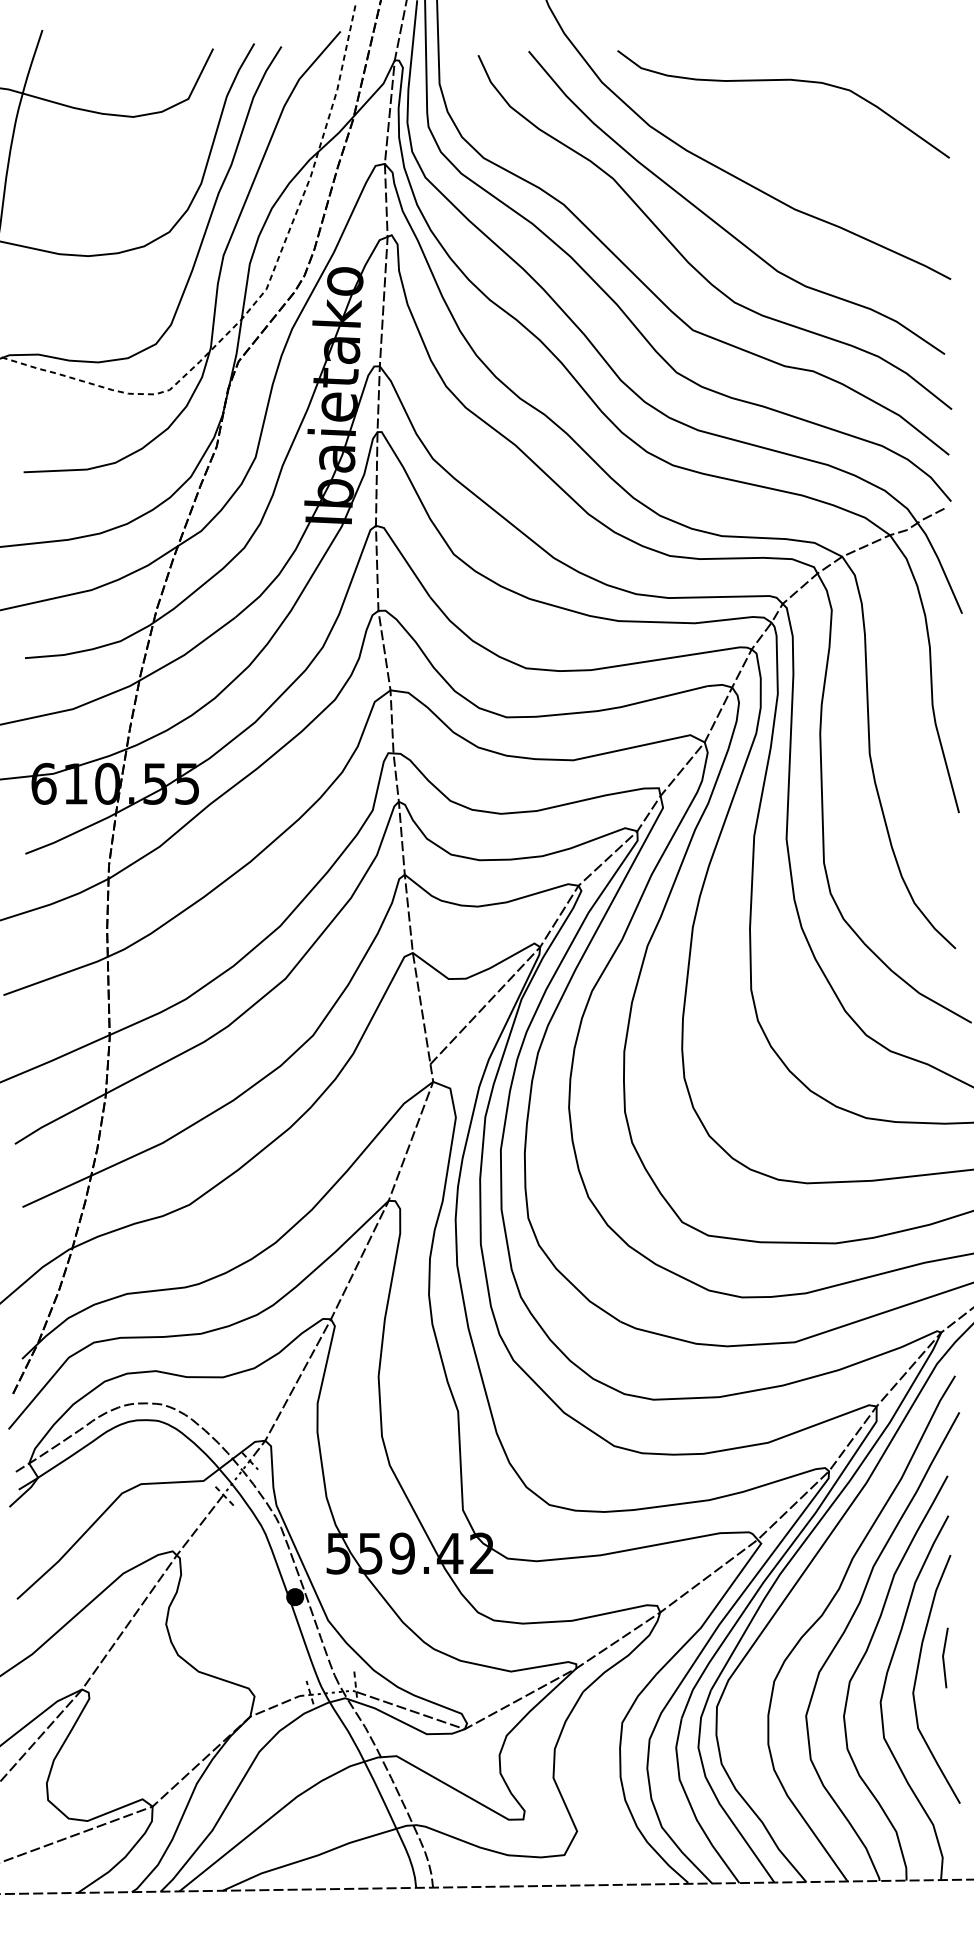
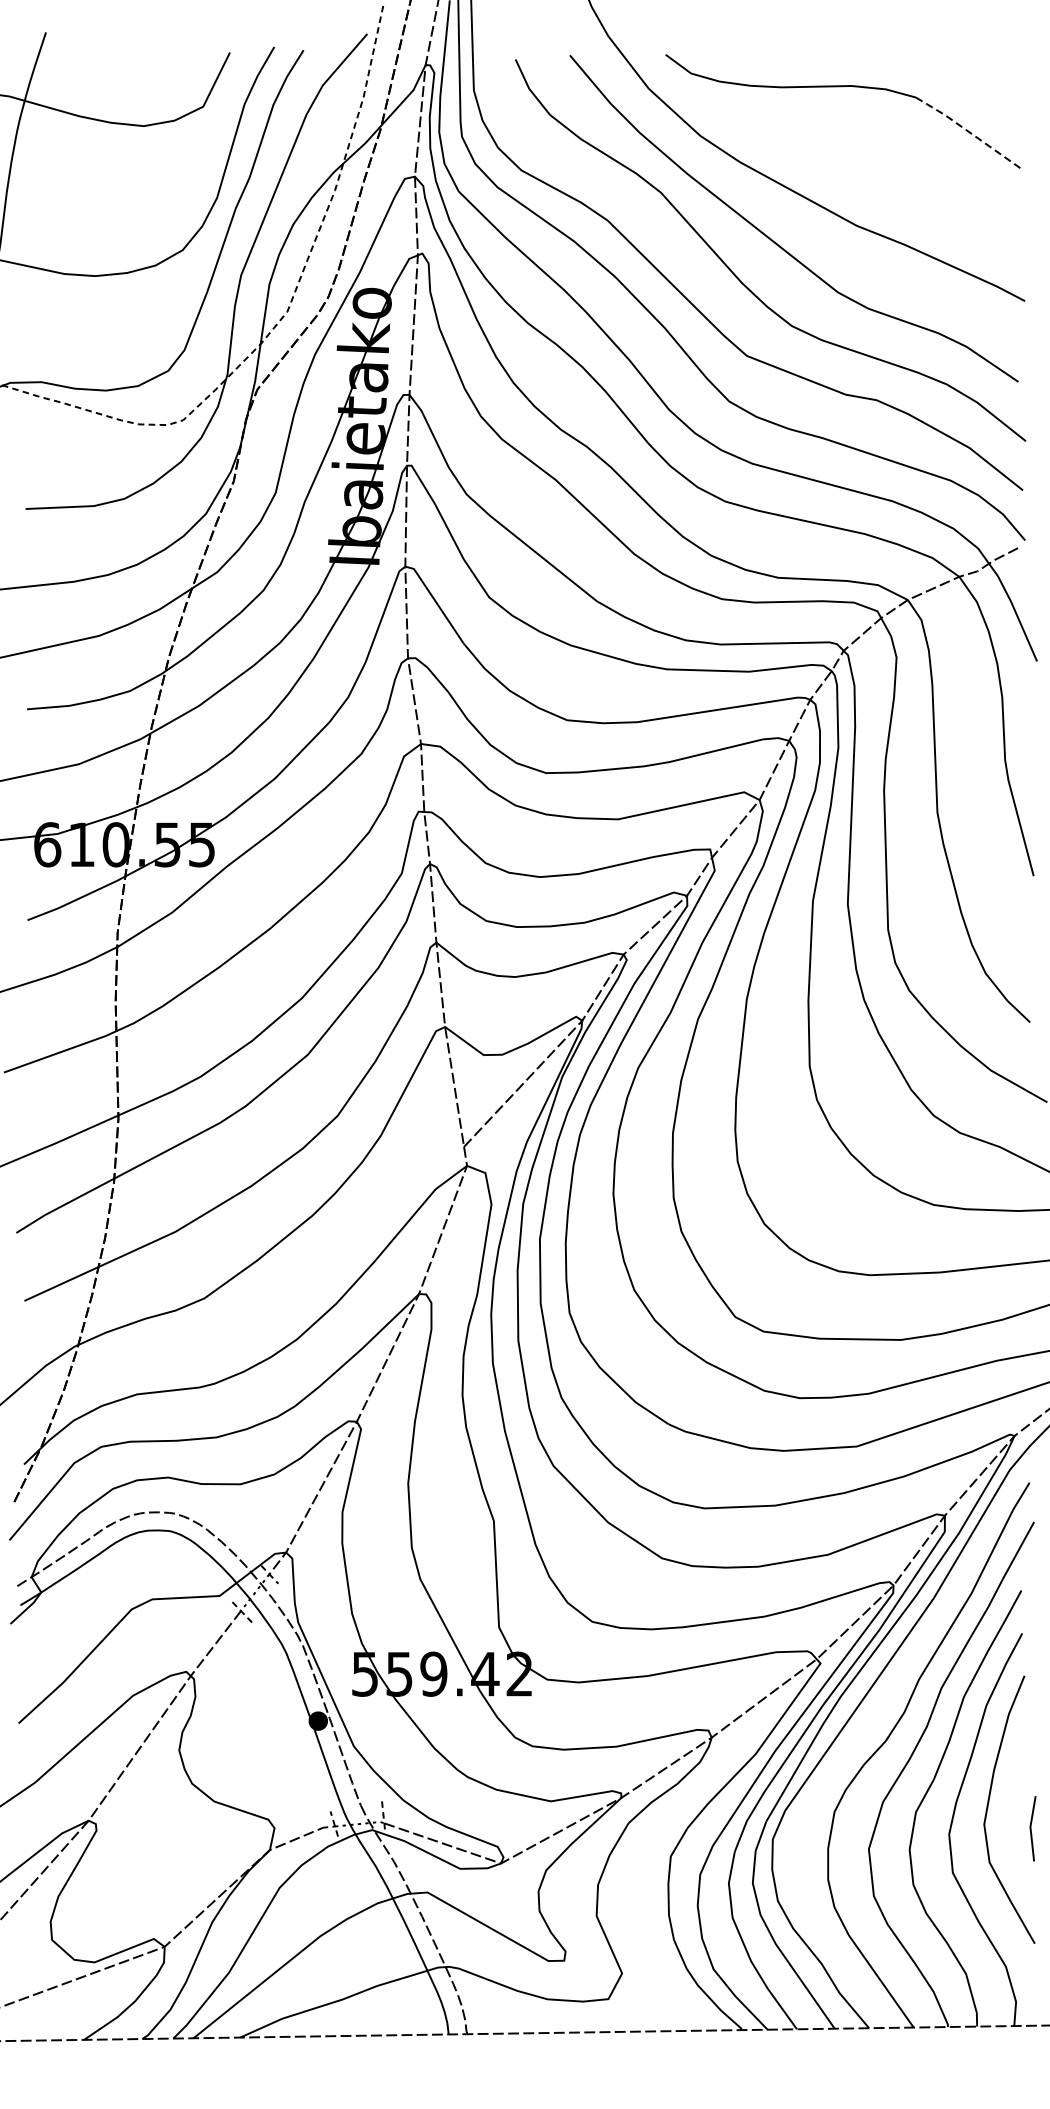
line: (899, 123) -> (969, 133), solid -> dashed
line: (944, 1657) -> (1032, 1828), moved

